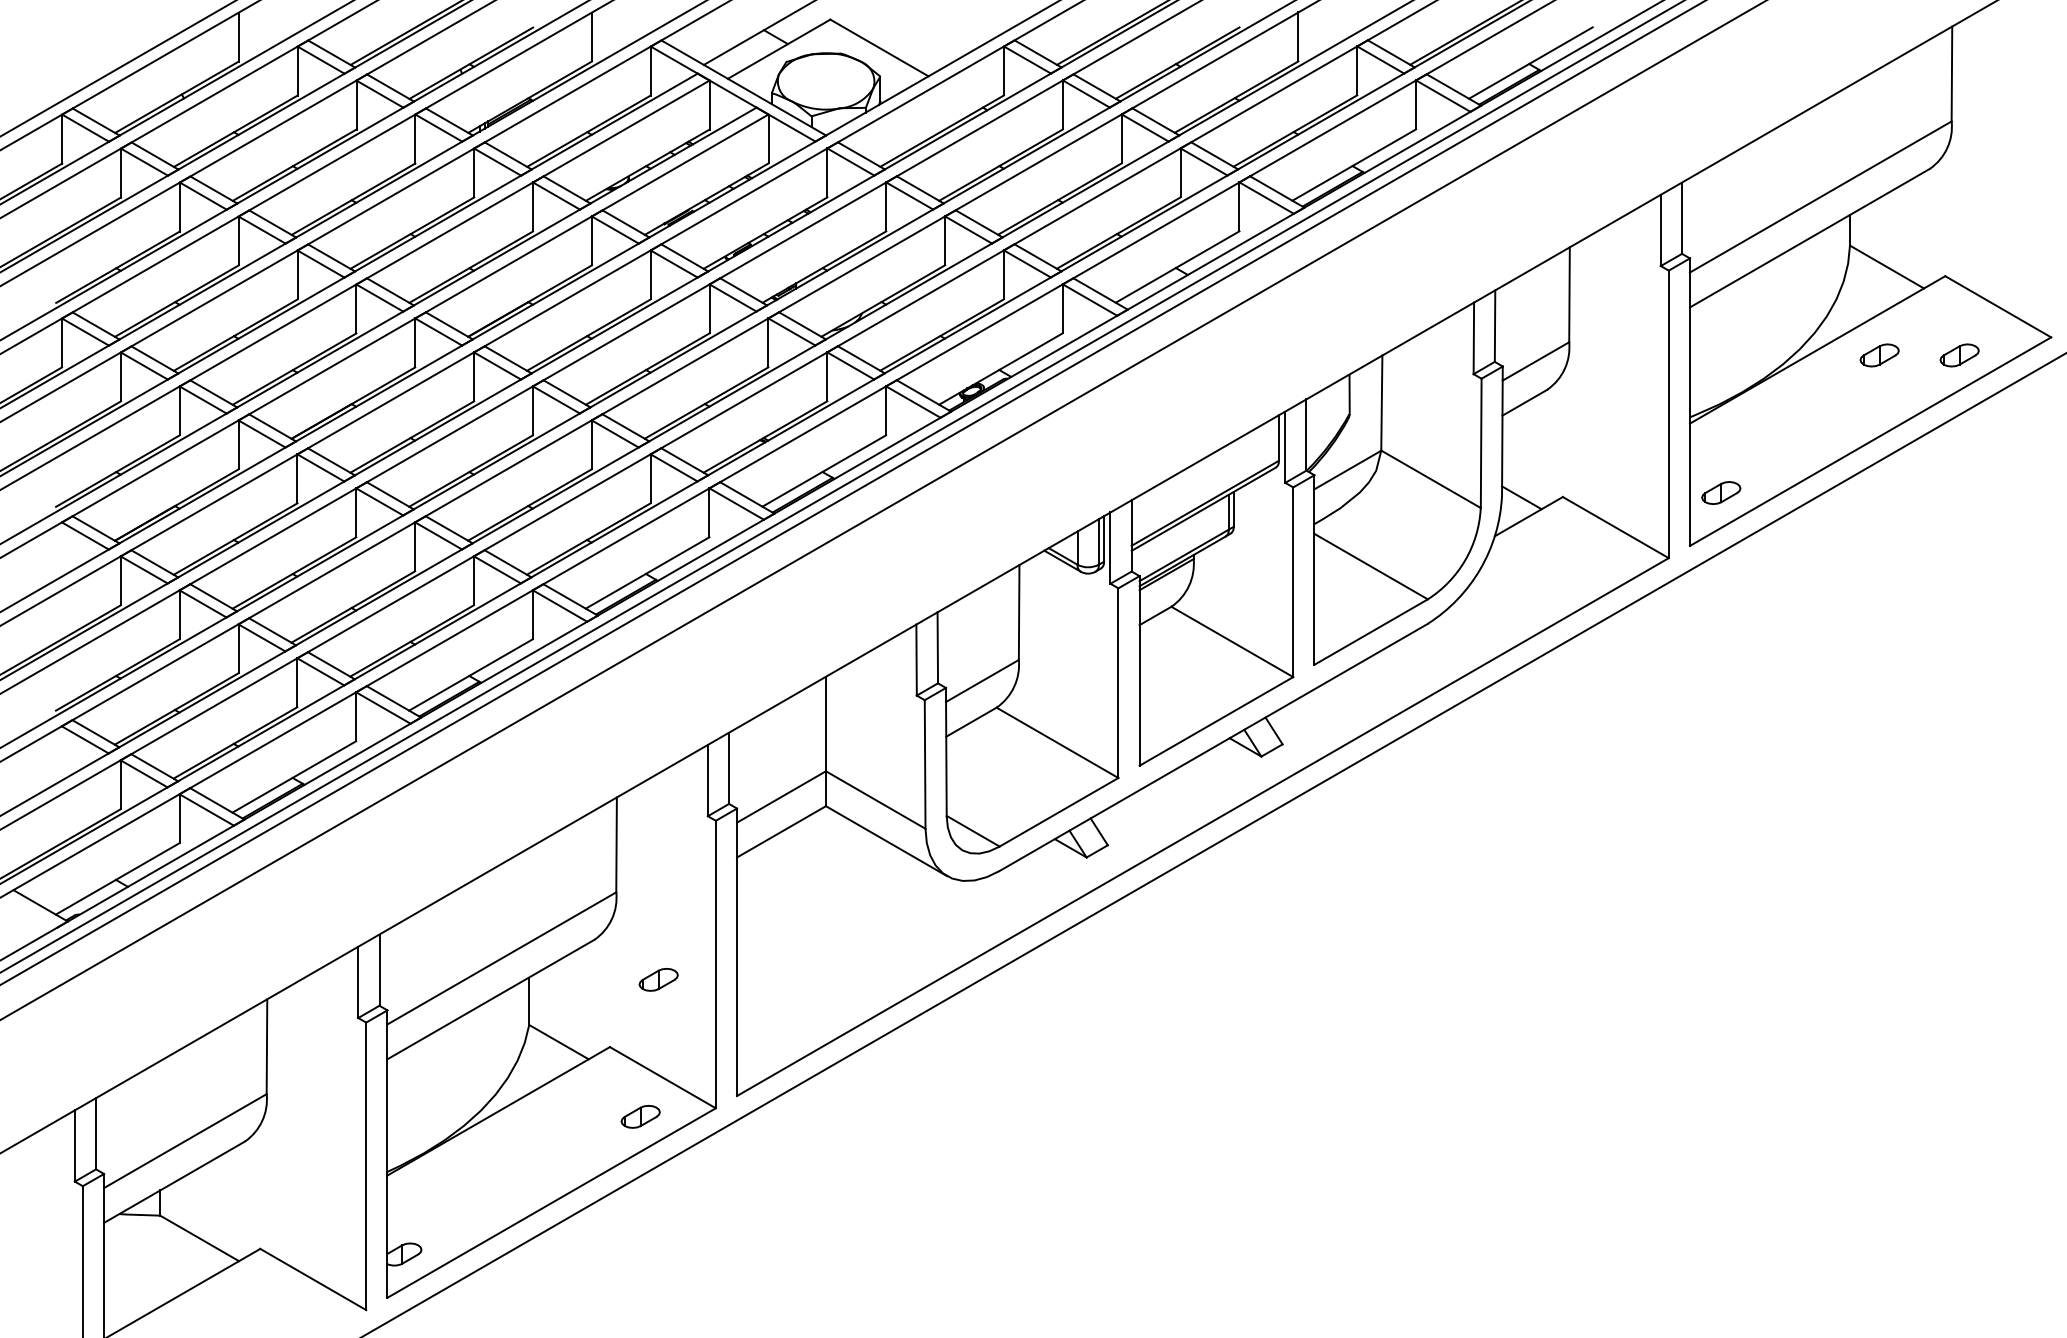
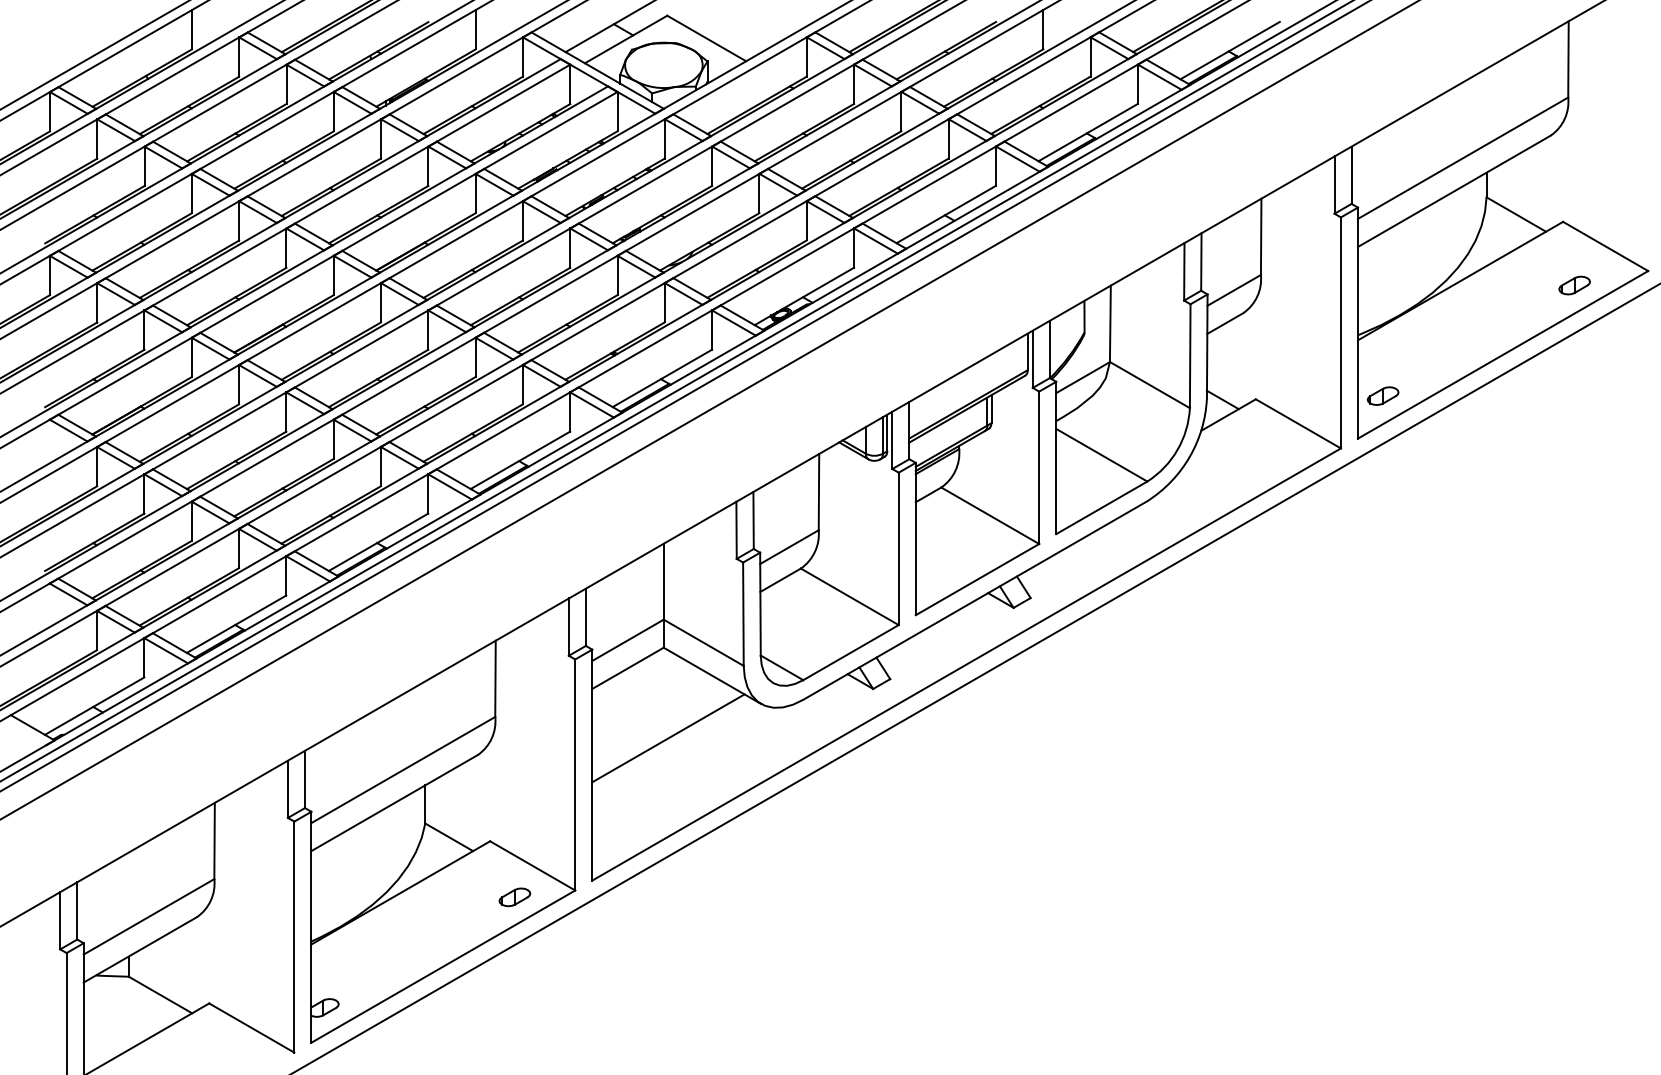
part: (1879, 355) -> (1510, 285), removed
line: (831, 918) -> (668, 737), added
part: (658, 979) -> (529, 786), removed

